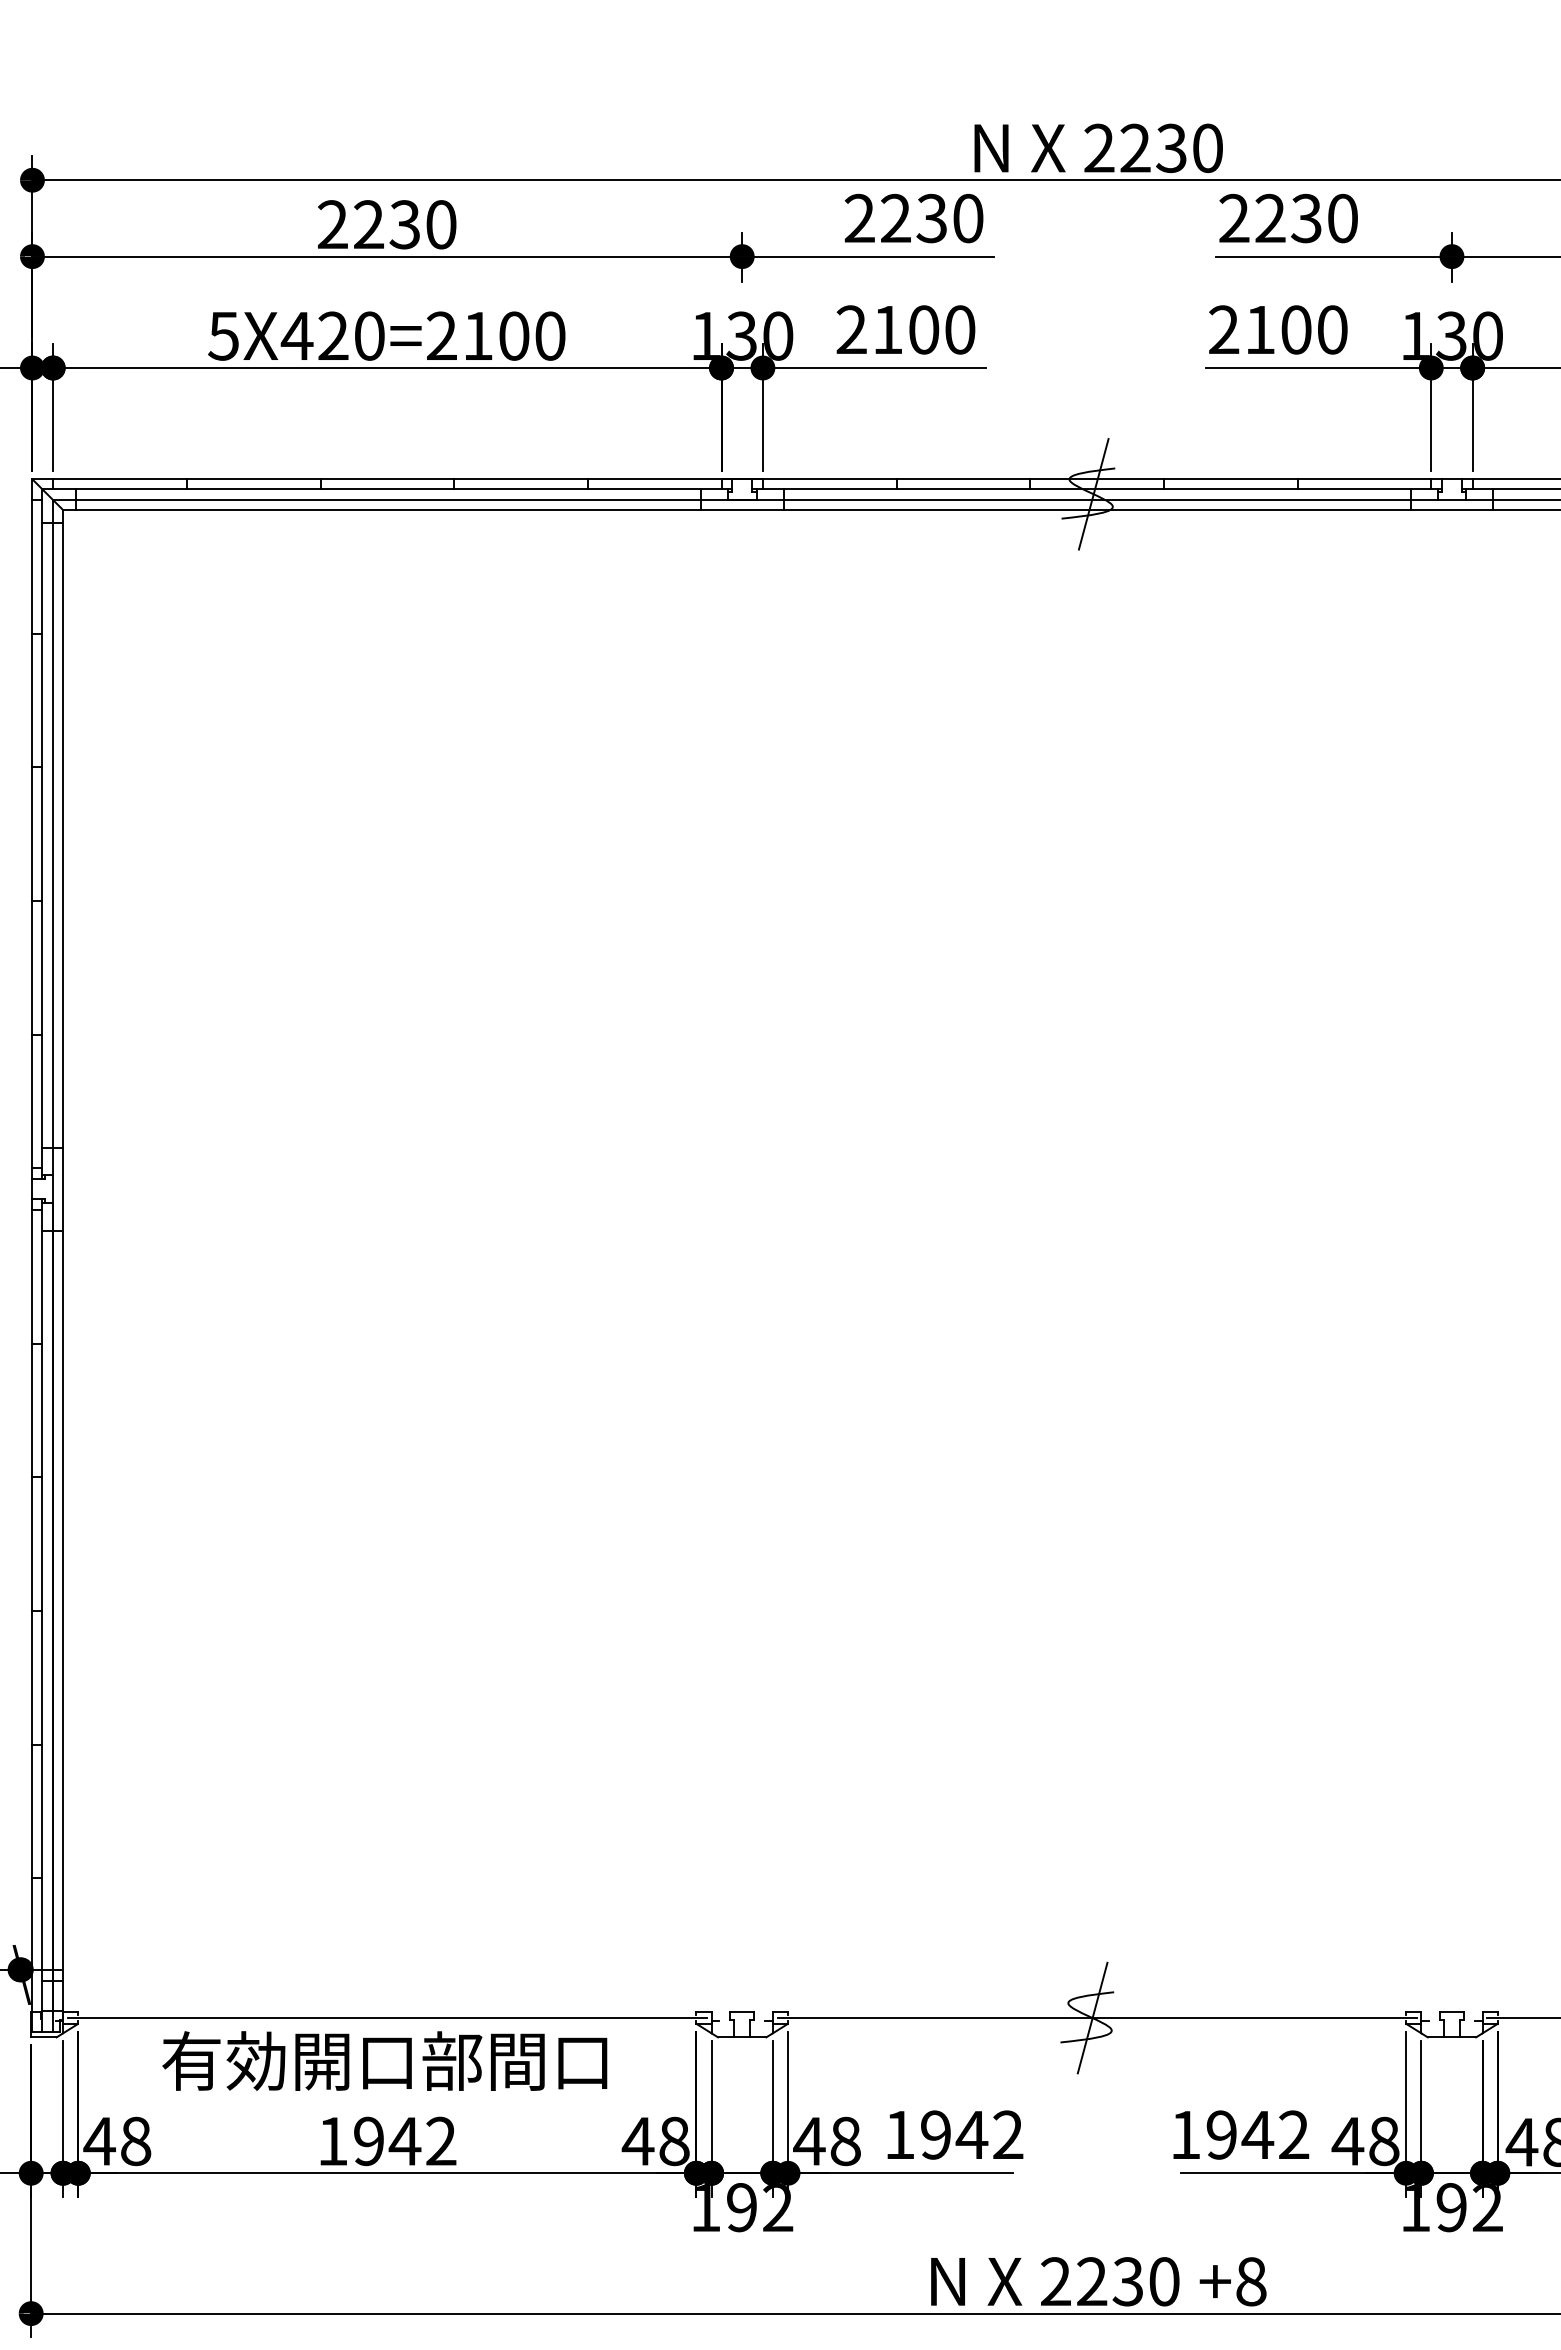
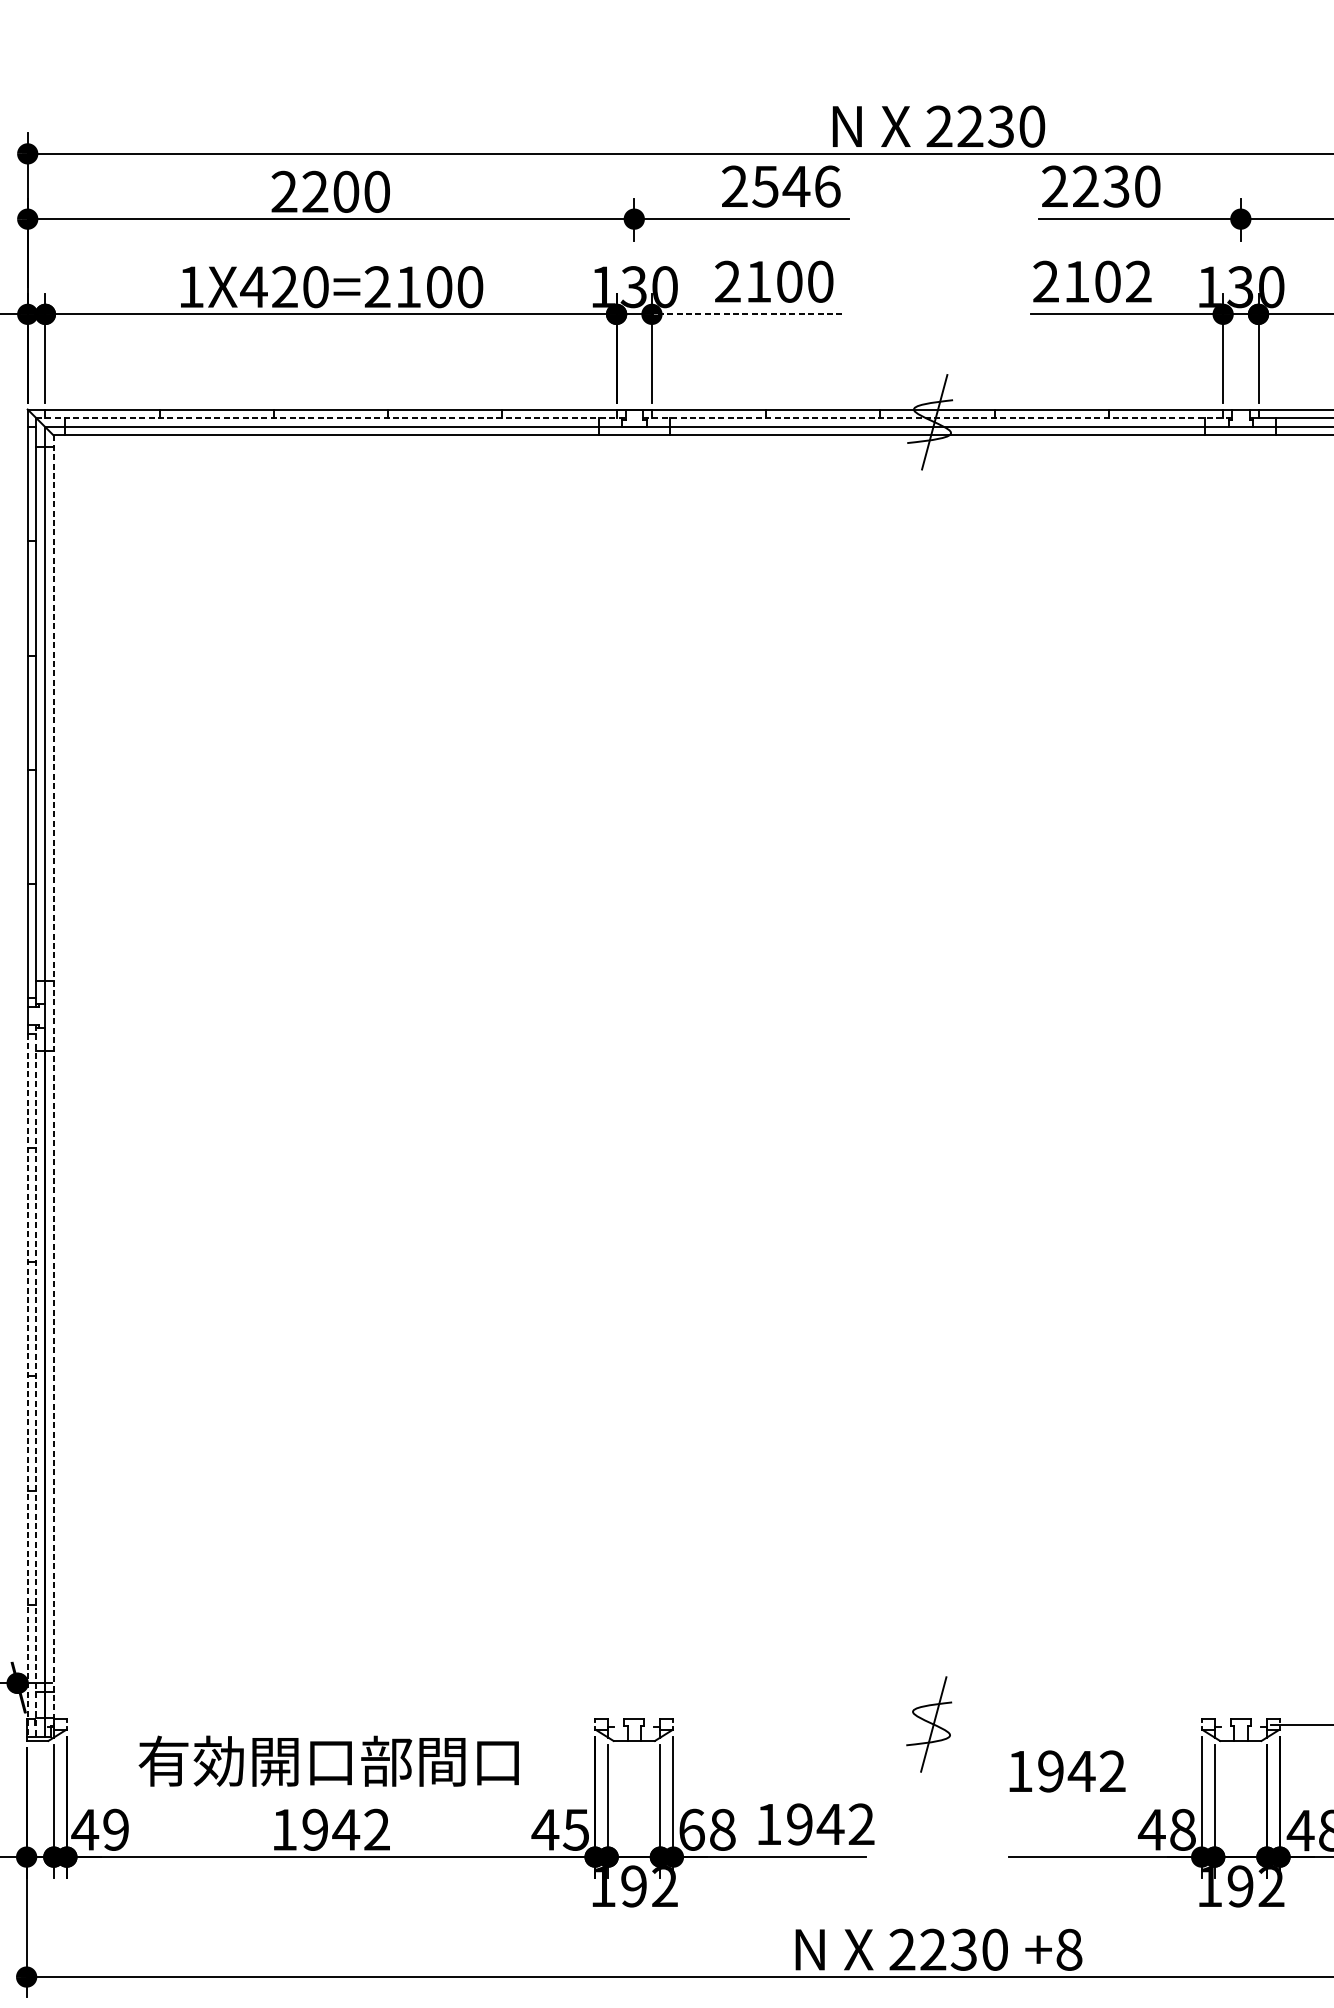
text: (931, 218) -> (796, 186), 2230 -> 2546
text: (404, 224) -> (345, 191), 2230 -> 2200
text: (1332, 329) -> (1138, 281), 2100 -> 2102
text: (223, 336) -> (190, 287), 5X420=2100 -> 1X420=2100
line: (873, 368) -> (746, 314), solid -> dashed
line: (387, 488) -> (331, 417), solid -> dashed
line: (1097, 488) -> (937, 417), solid -> dashed
line: (62, 1265) -> (53, 1081), solid -> dashed
line: (41, 1615) -> (35, 1380), solid -> dashed
line: (32, 1621) -> (27, 1385), solid -> dashed
line: (386, 2018) -> (330, 1724), removed
line: (1096, 2018) -> (937, 1724), removed
text: (1241, 2134) -> (1067, 1771), moved
text: (673, 2140) -> (575, 1829), 48 -> 45
text: (136, 2141) -> (116, 1829), 48 -> 49
text: (809, 2141) -> (691, 1829), 48 -> 68

